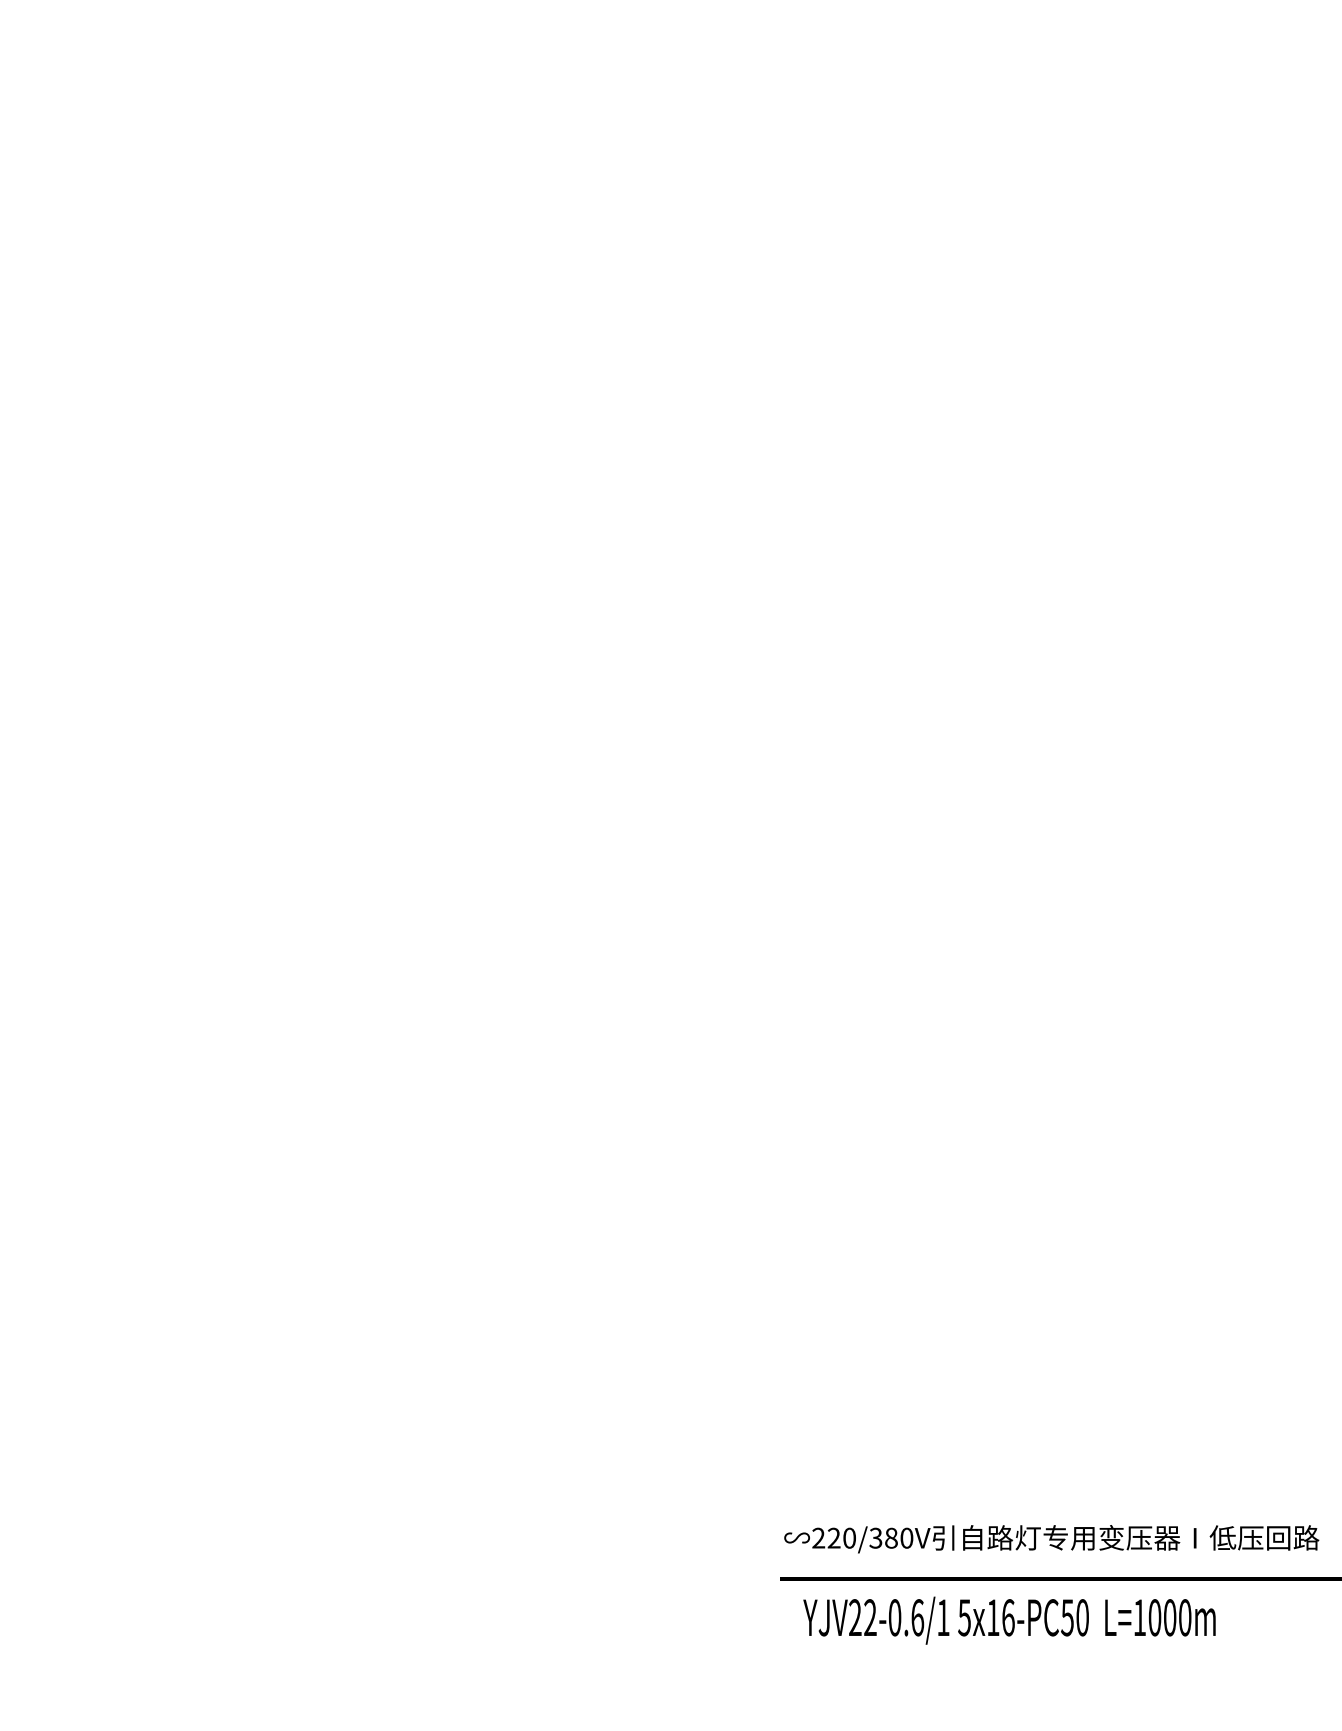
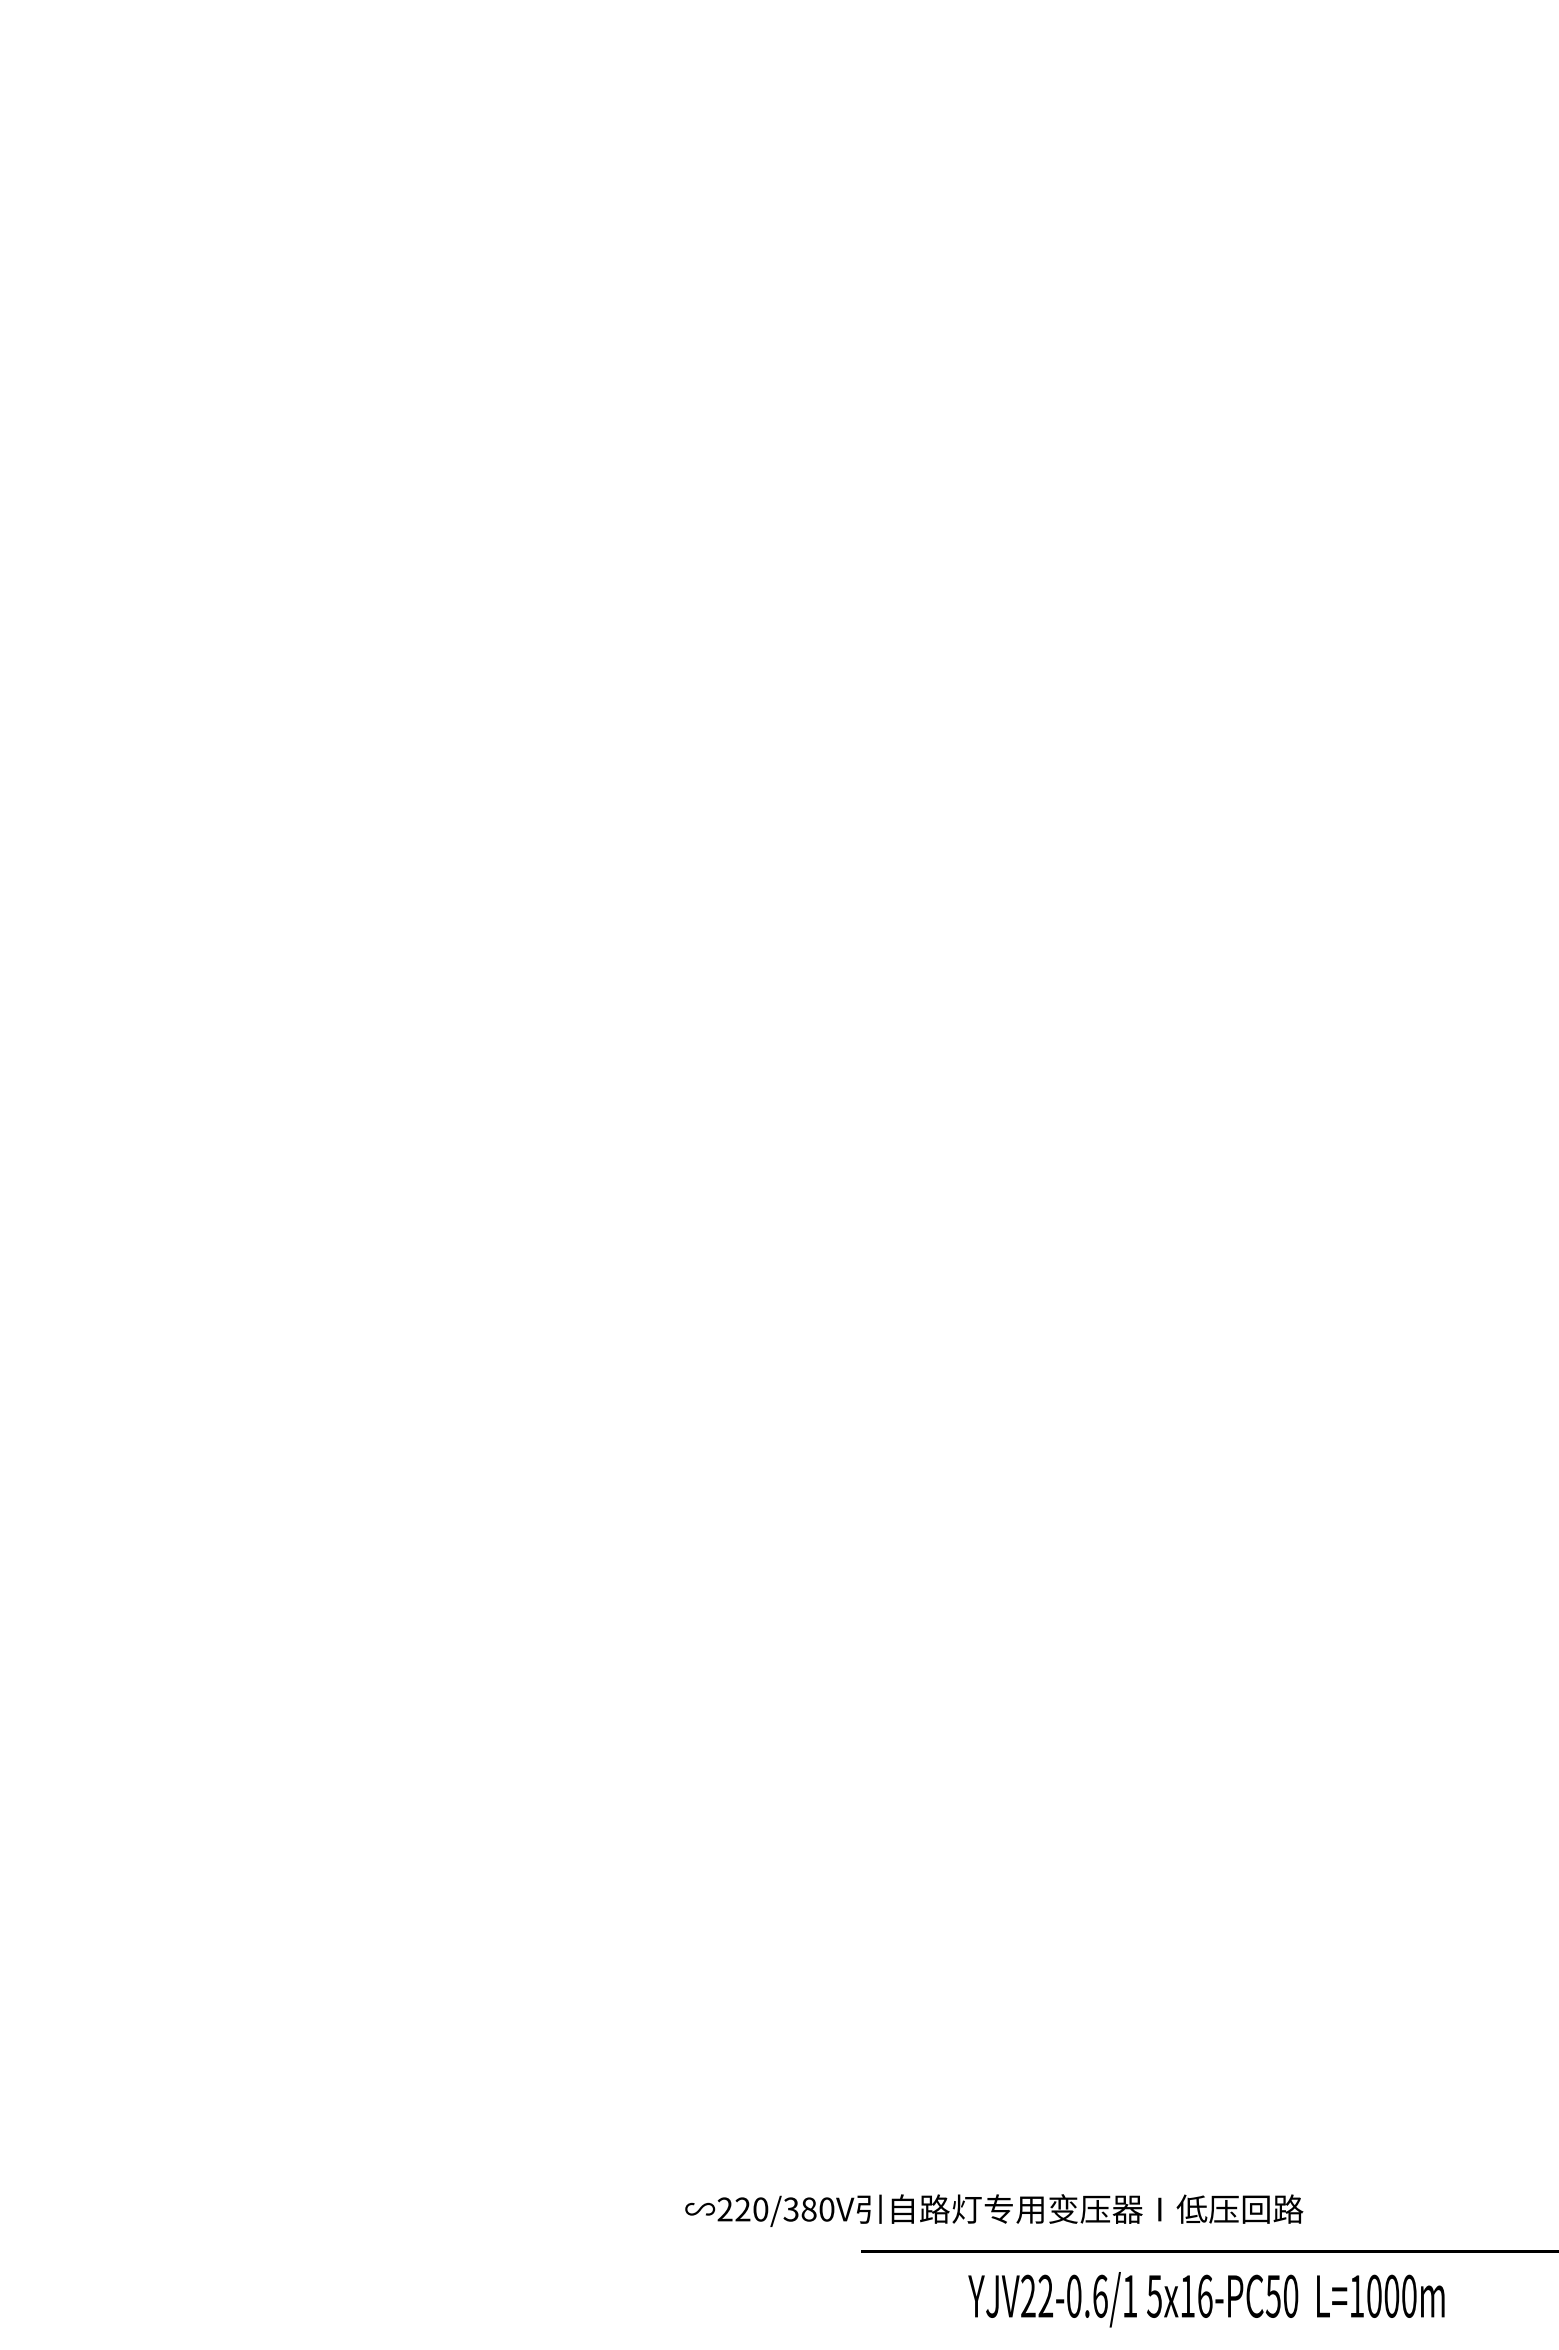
text: (1051, 1539) -> (994, 2210), moved
text: (1009, 1620) -> (1206, 2299), moved

